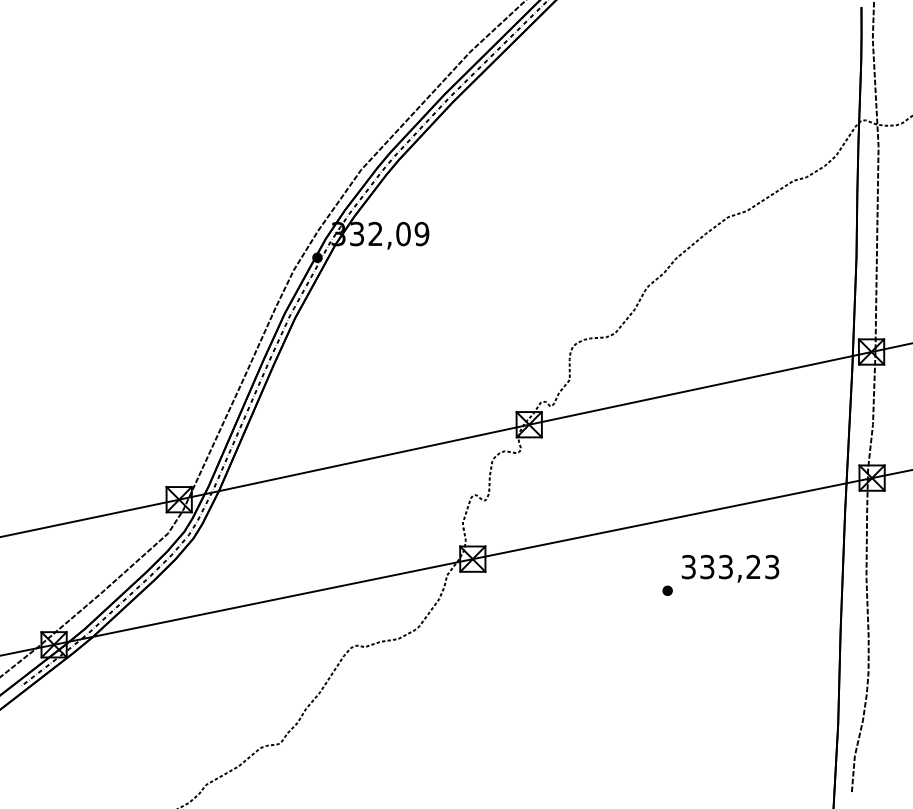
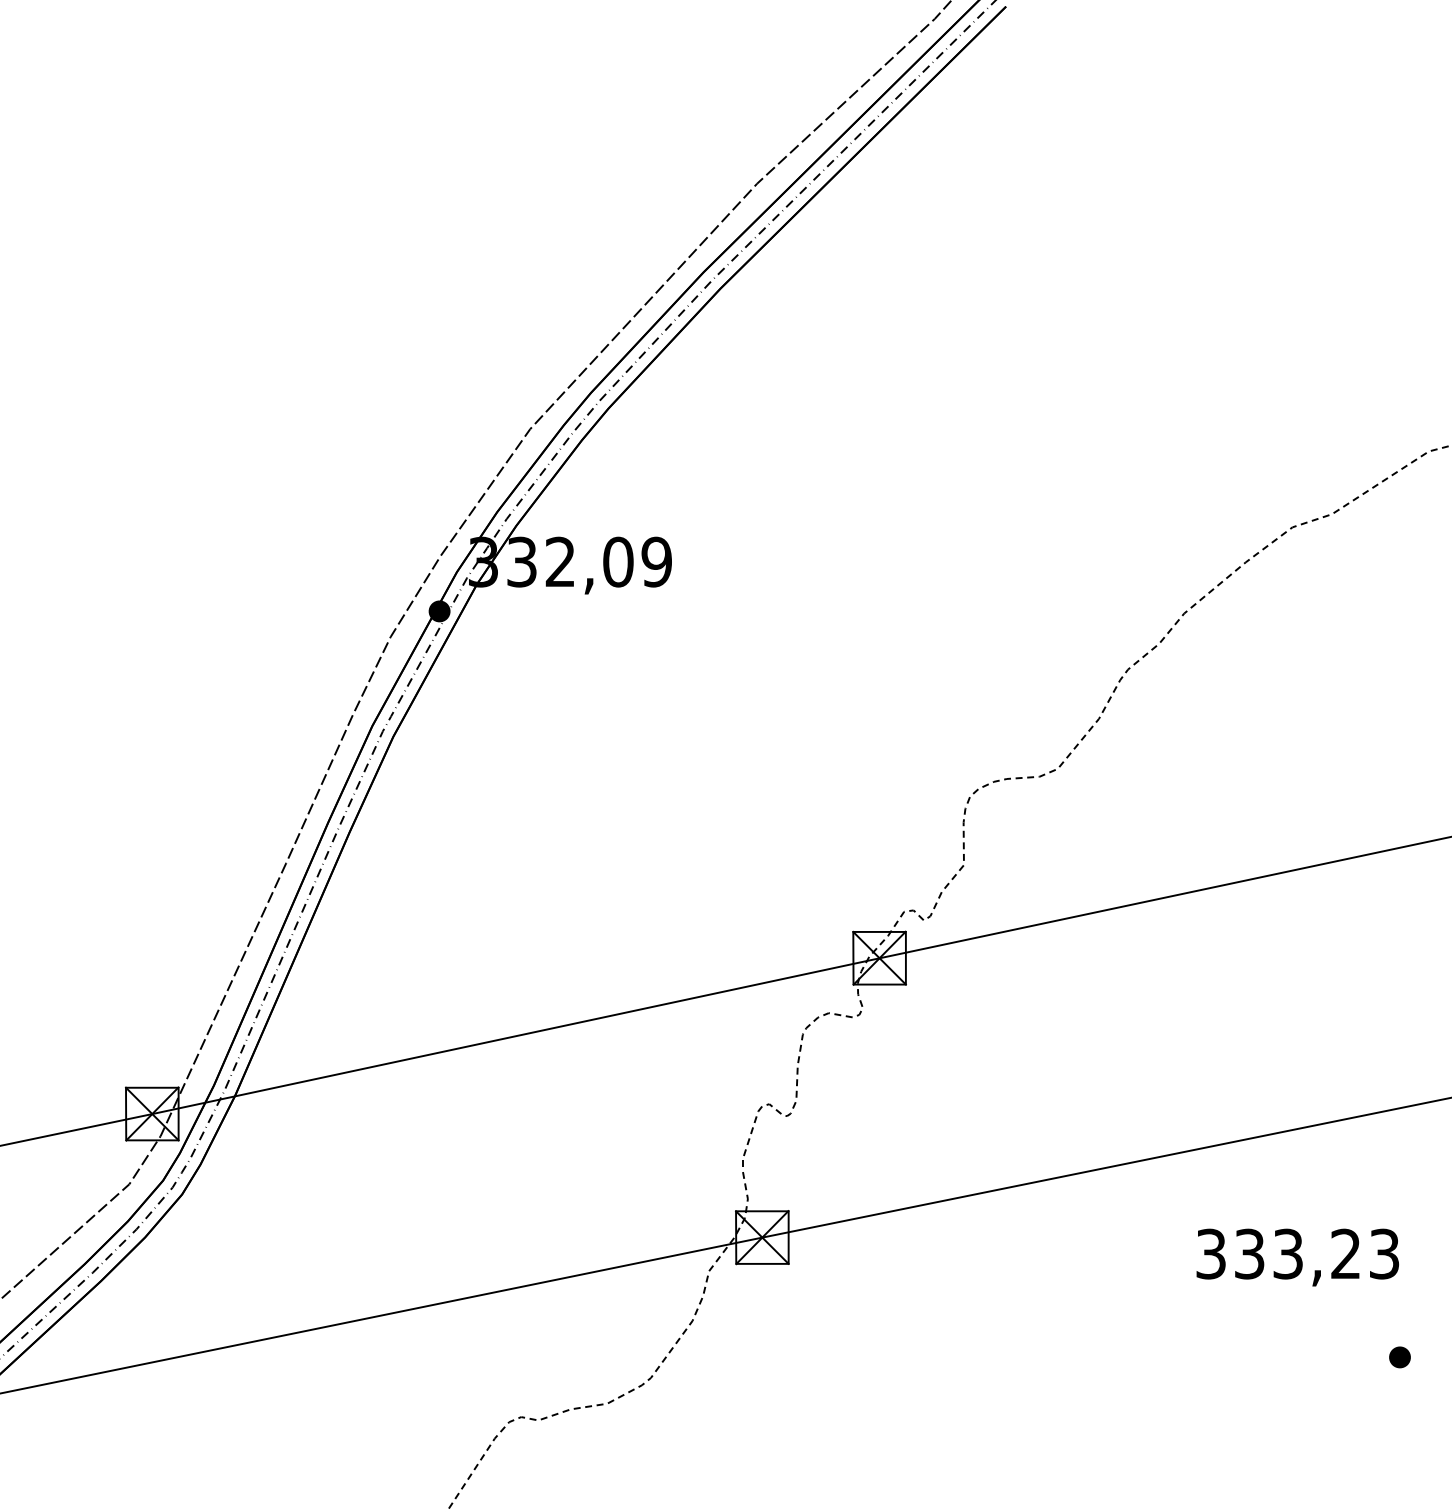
part: (667, 590) -> (1399, 1356), moved

